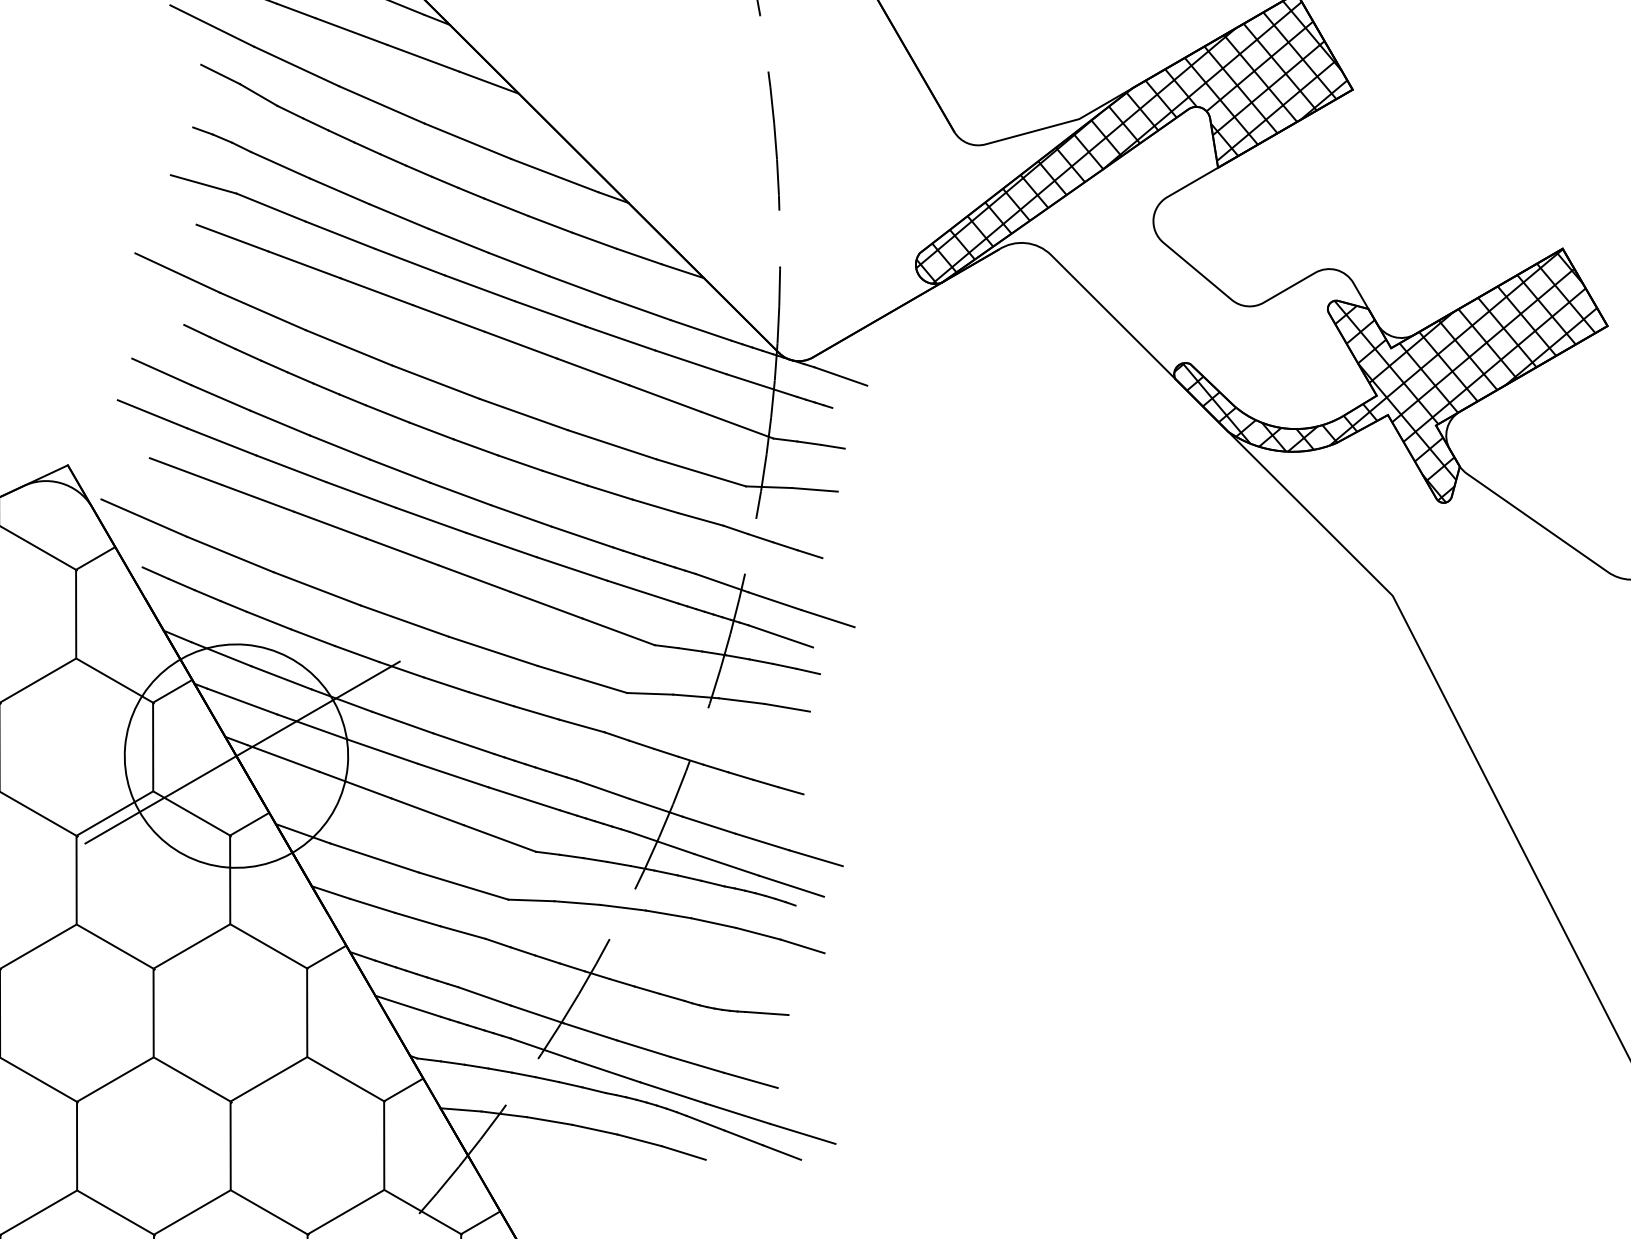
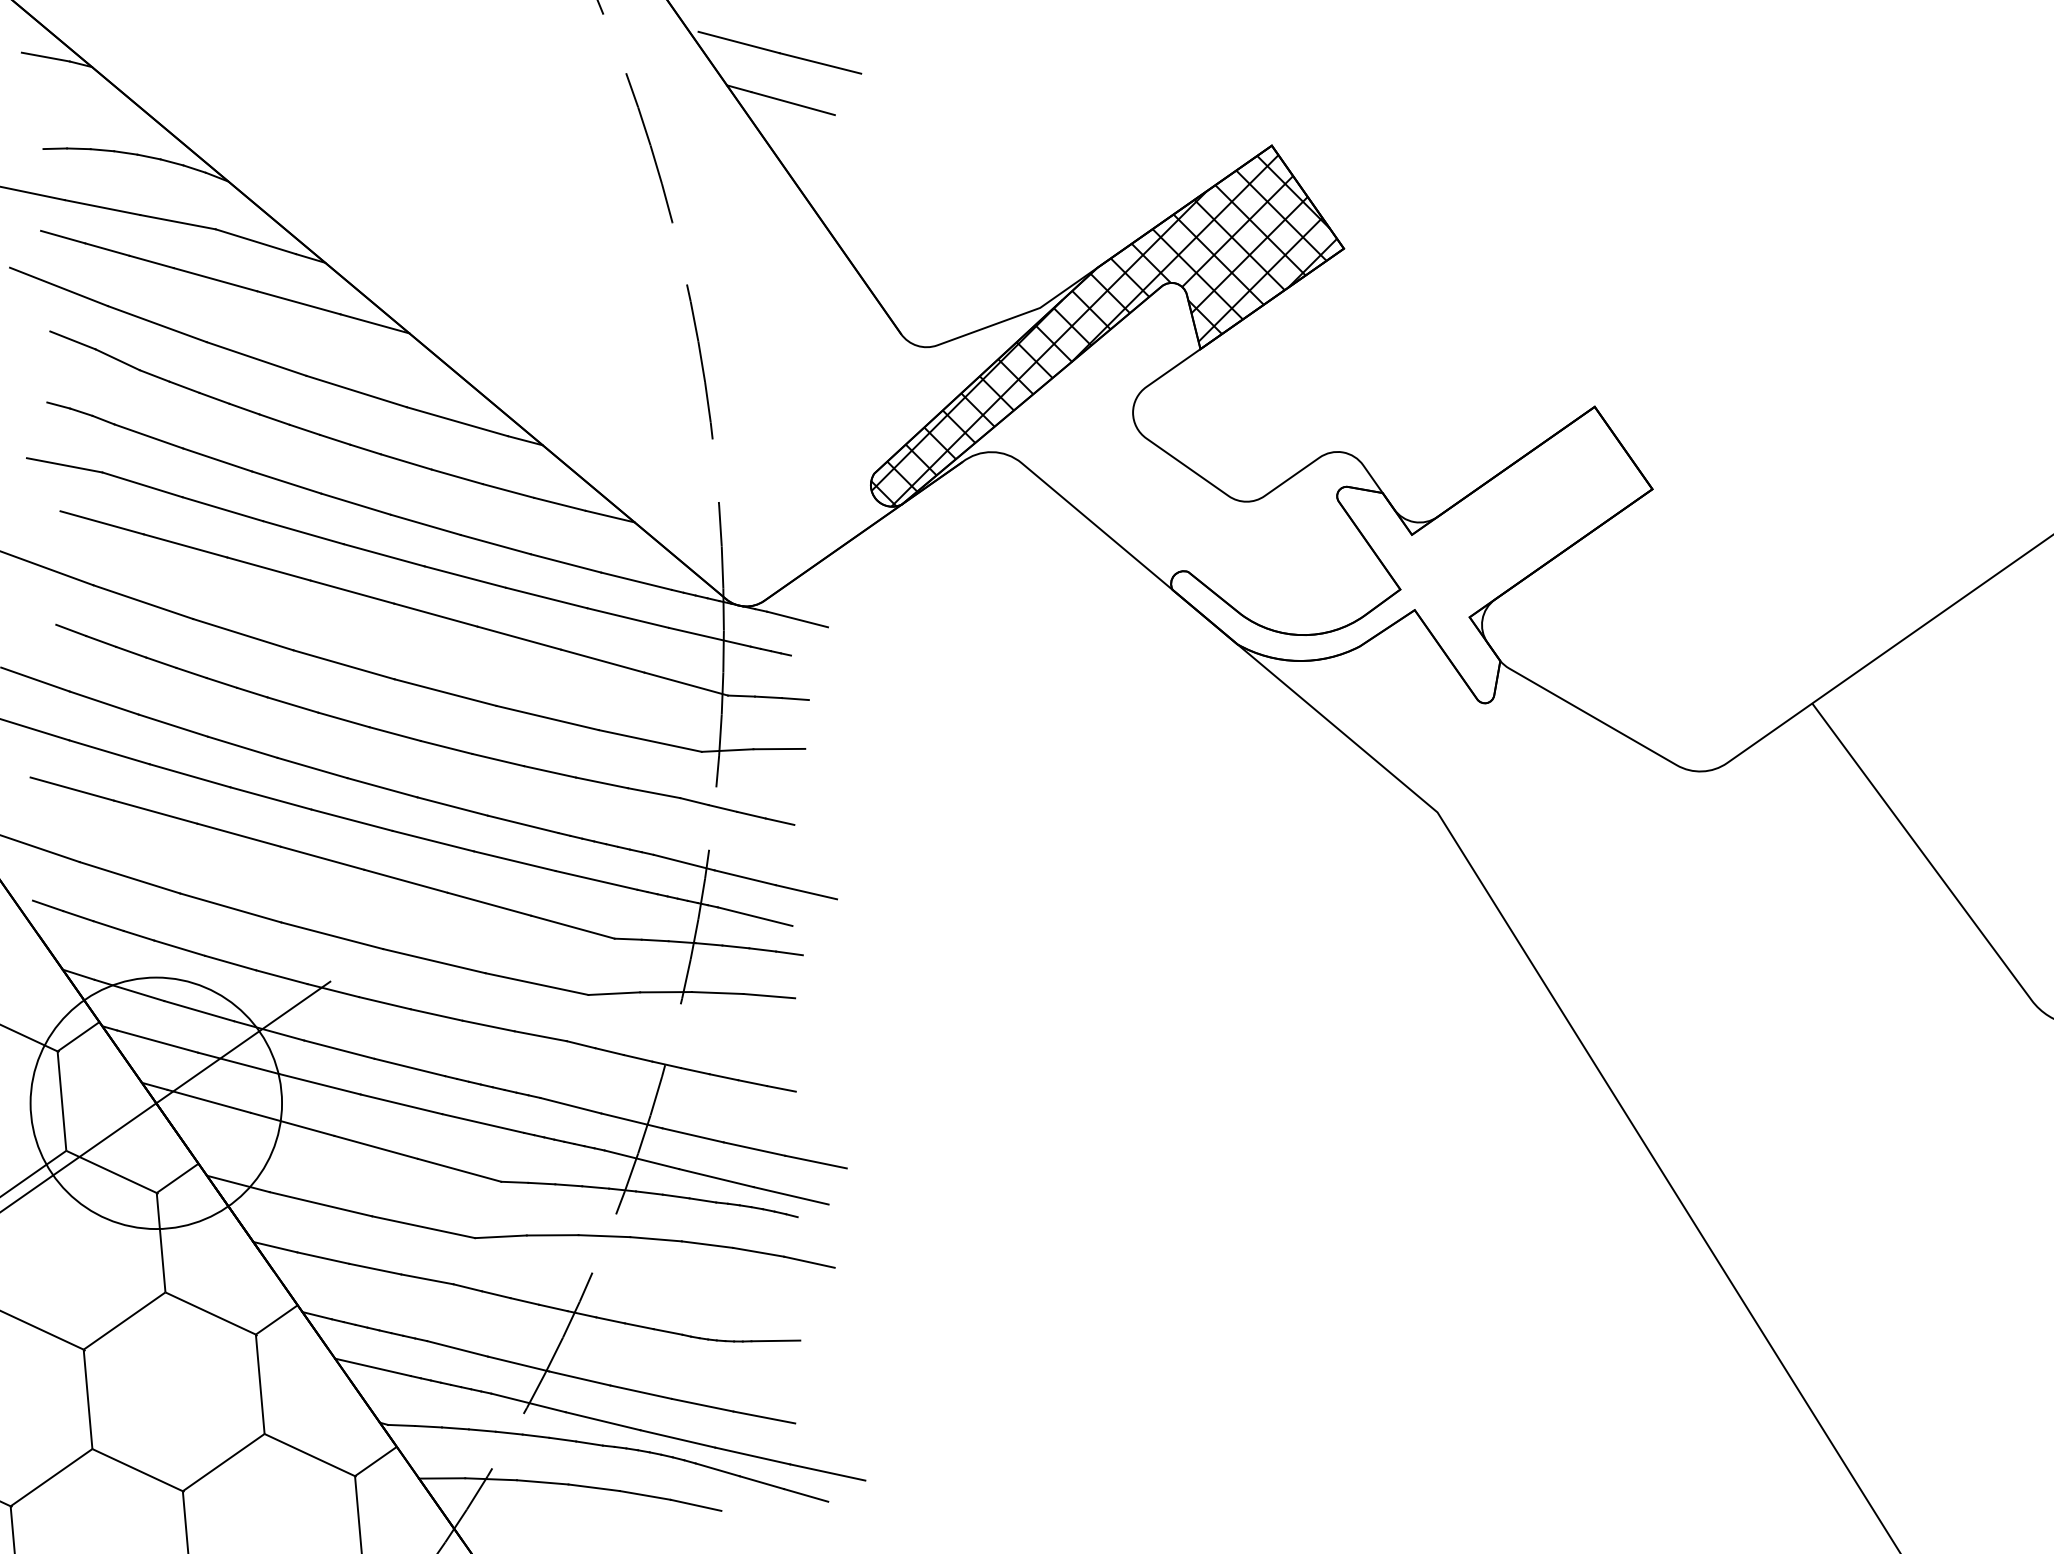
hatch: (1383, 365) -> (1405, 554), removed

